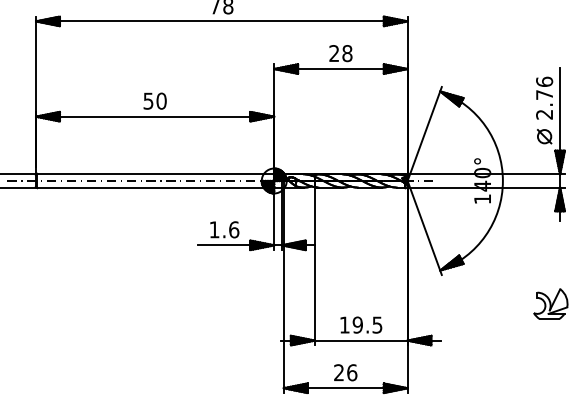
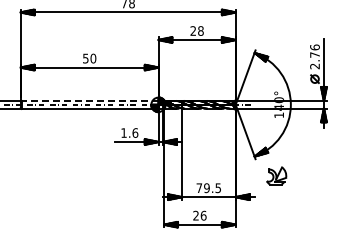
line: (156, 173) -> (90, 100), solid -> dashed
part: (550, 303) -> (276, 175), moved
text: (344, 323) -> (199, 187), 19.5 -> 79.5

